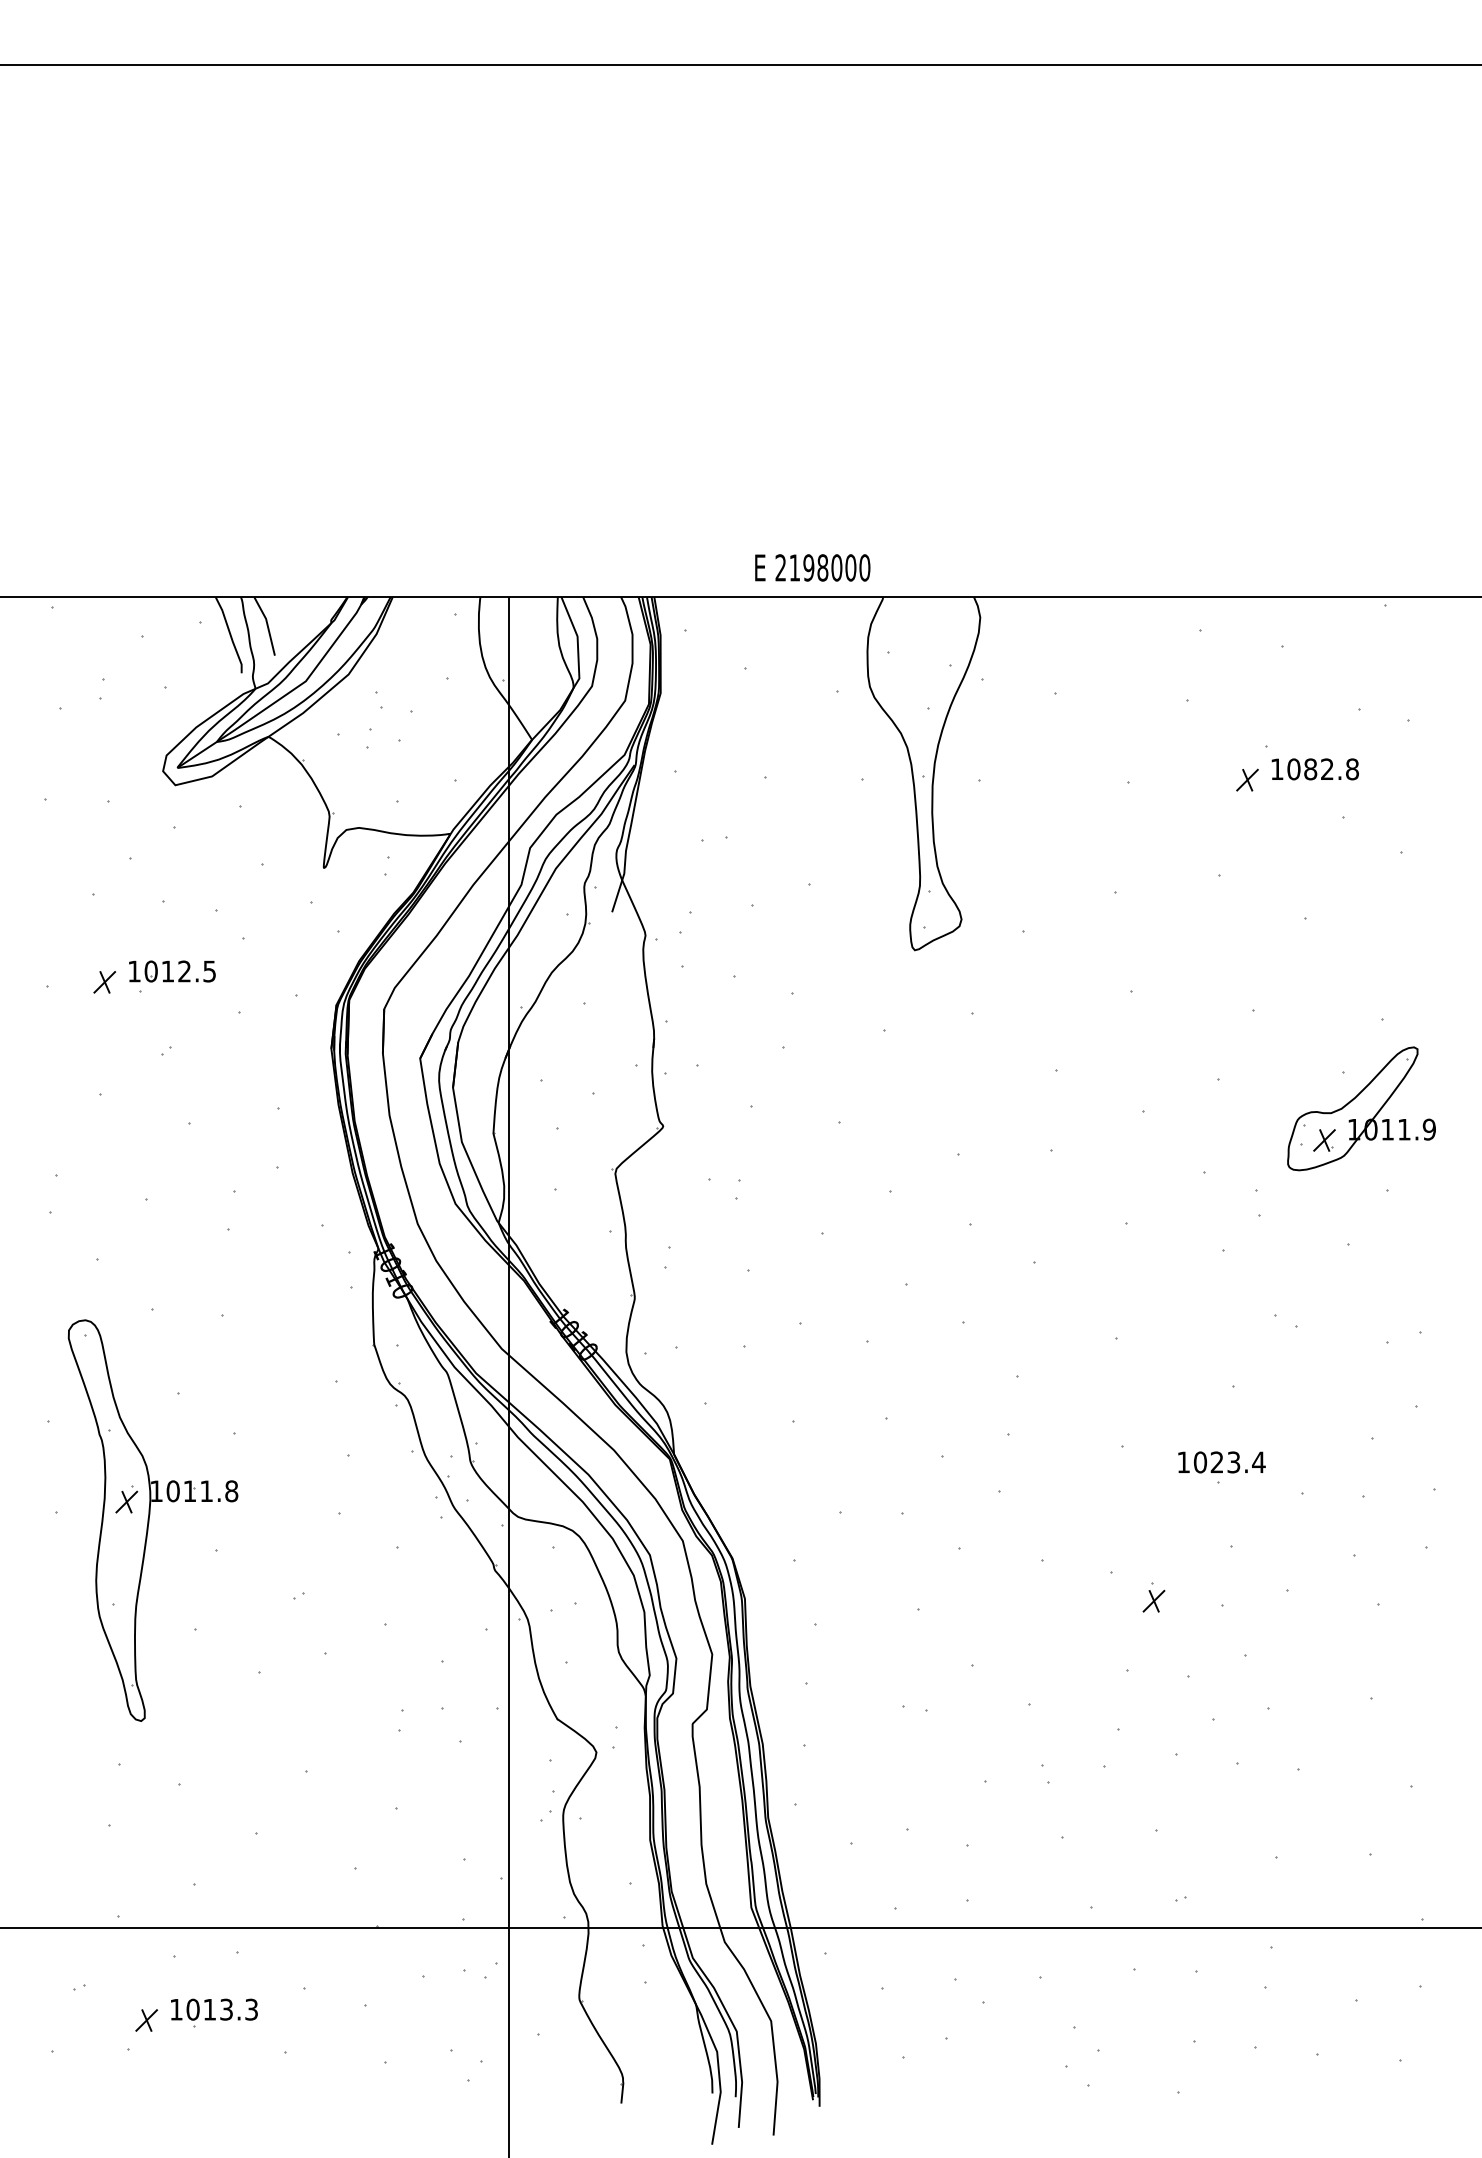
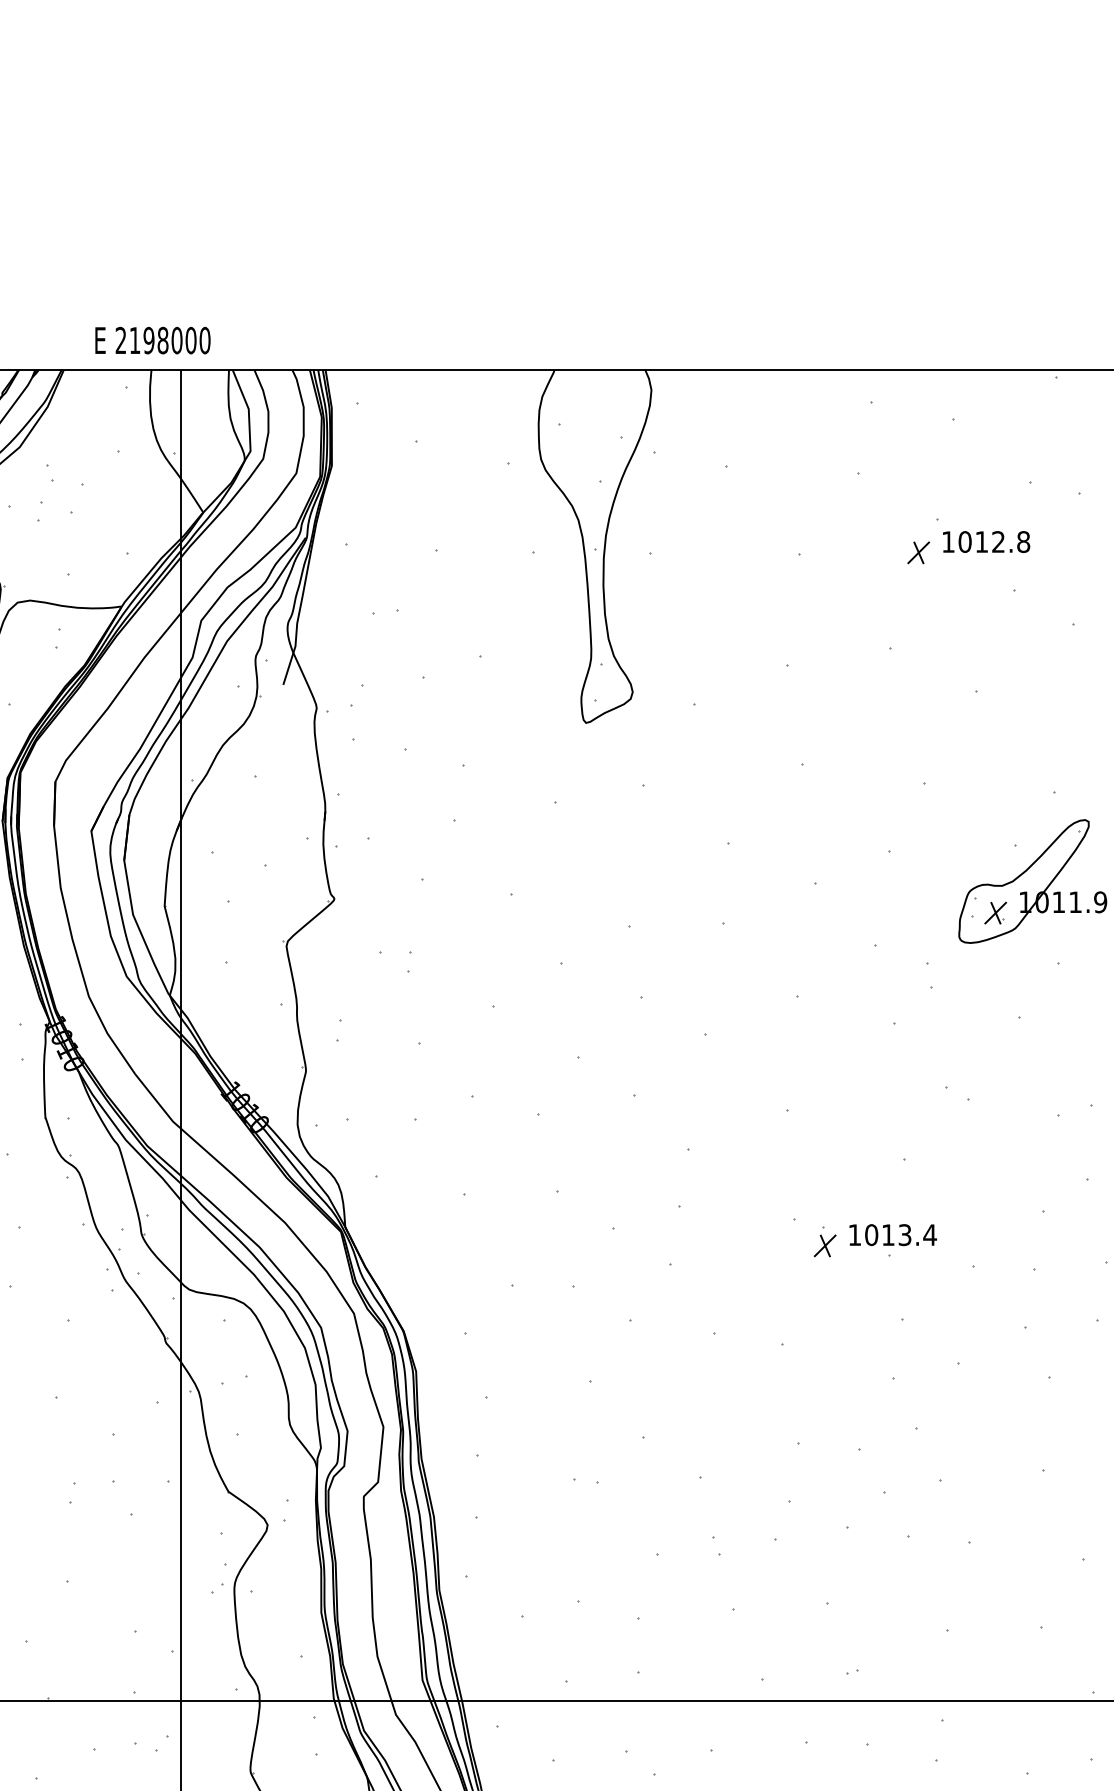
text: (812, 567) -> (152, 340), moved
text: (1310, 769) -> (981, 542), 1082.8 -> 1012.8
text: (1216, 1462) -> (887, 1235), 1023.4 -> 1013.4
part: (1153, 1597) -> (824, 1242), moved

